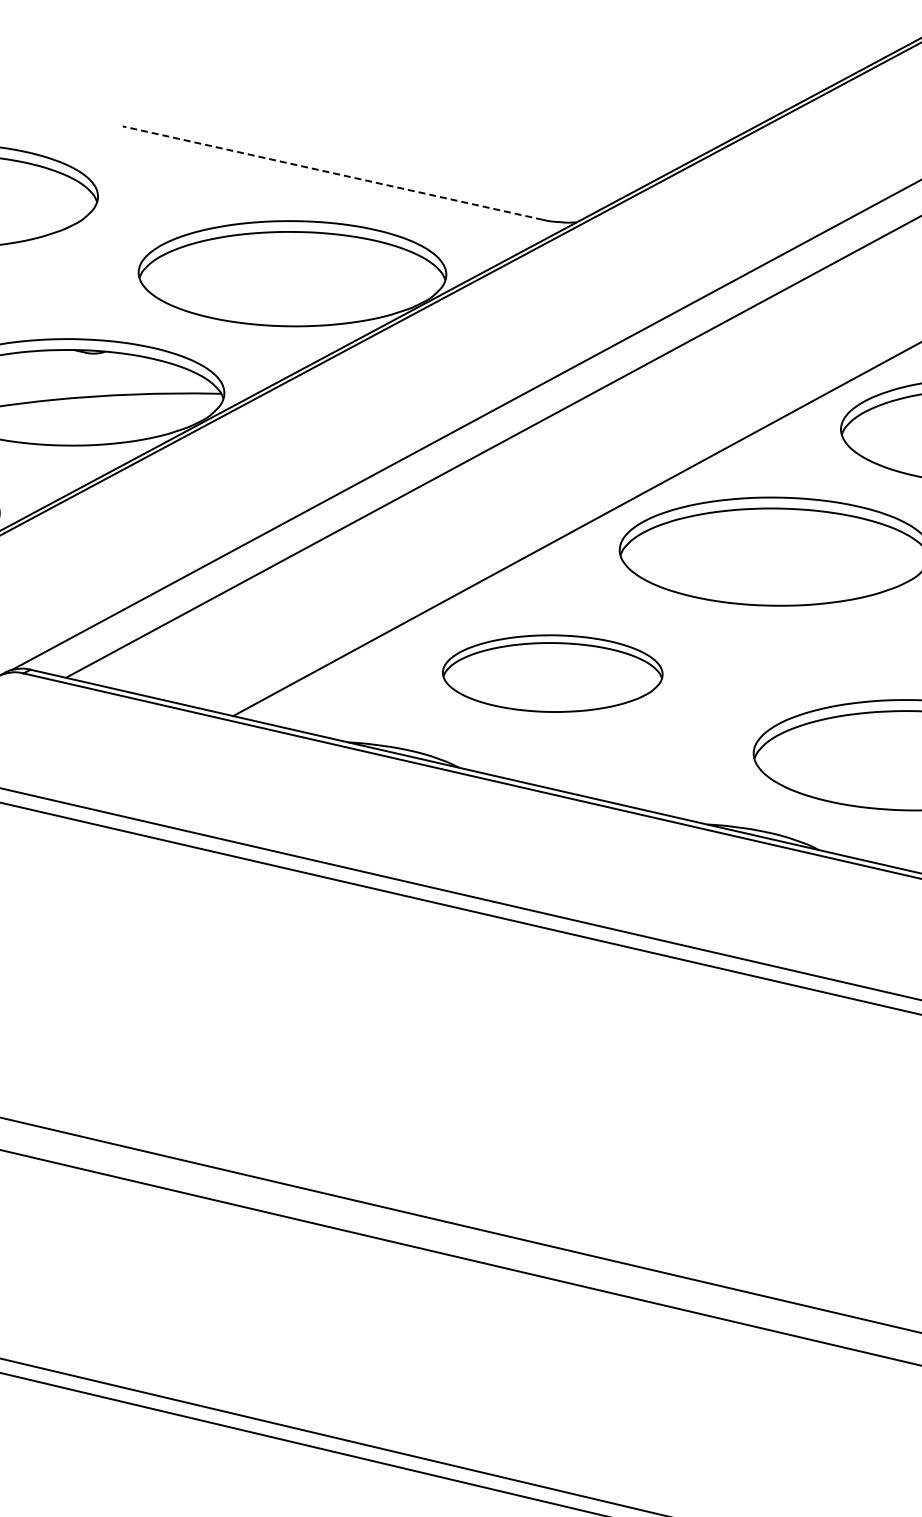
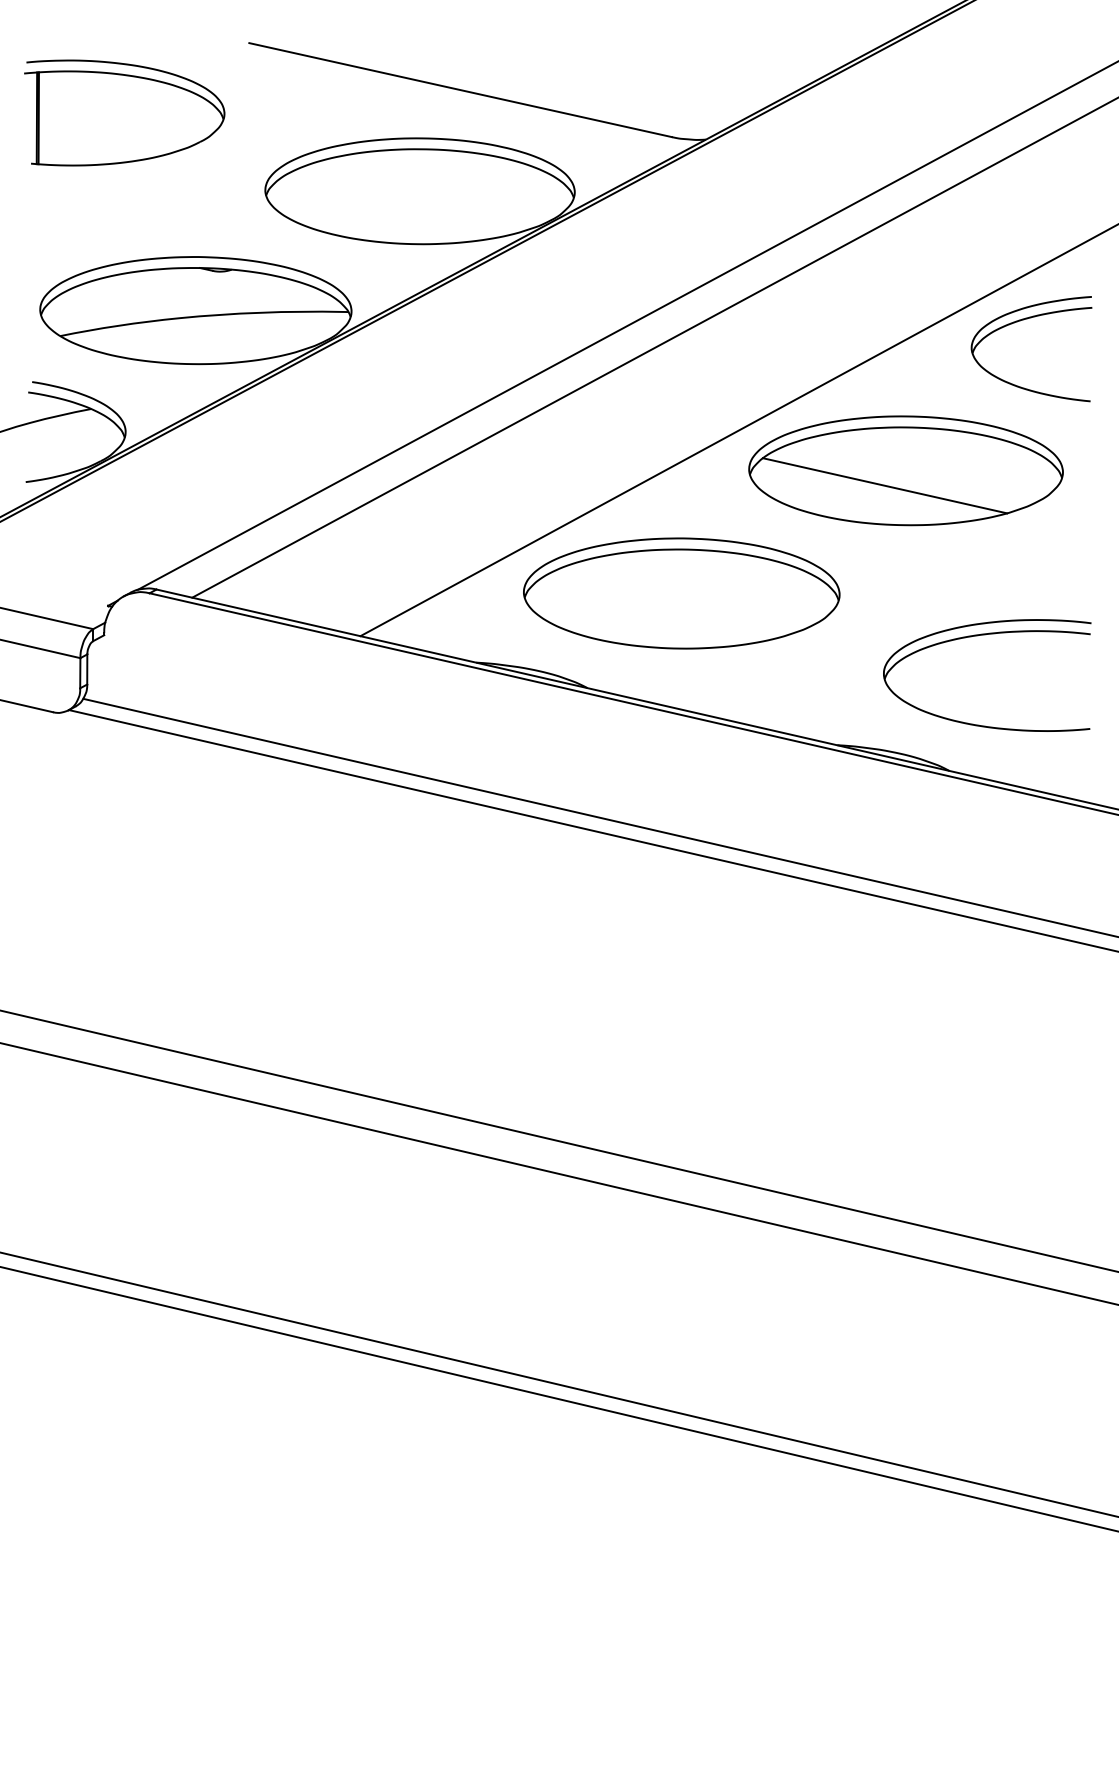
line: (332, 173) -> (460, 90), dashed -> solid
line: (754, 566) -> (884, 485), added
part: (552, 673) -> (681, 593), size x1.43

